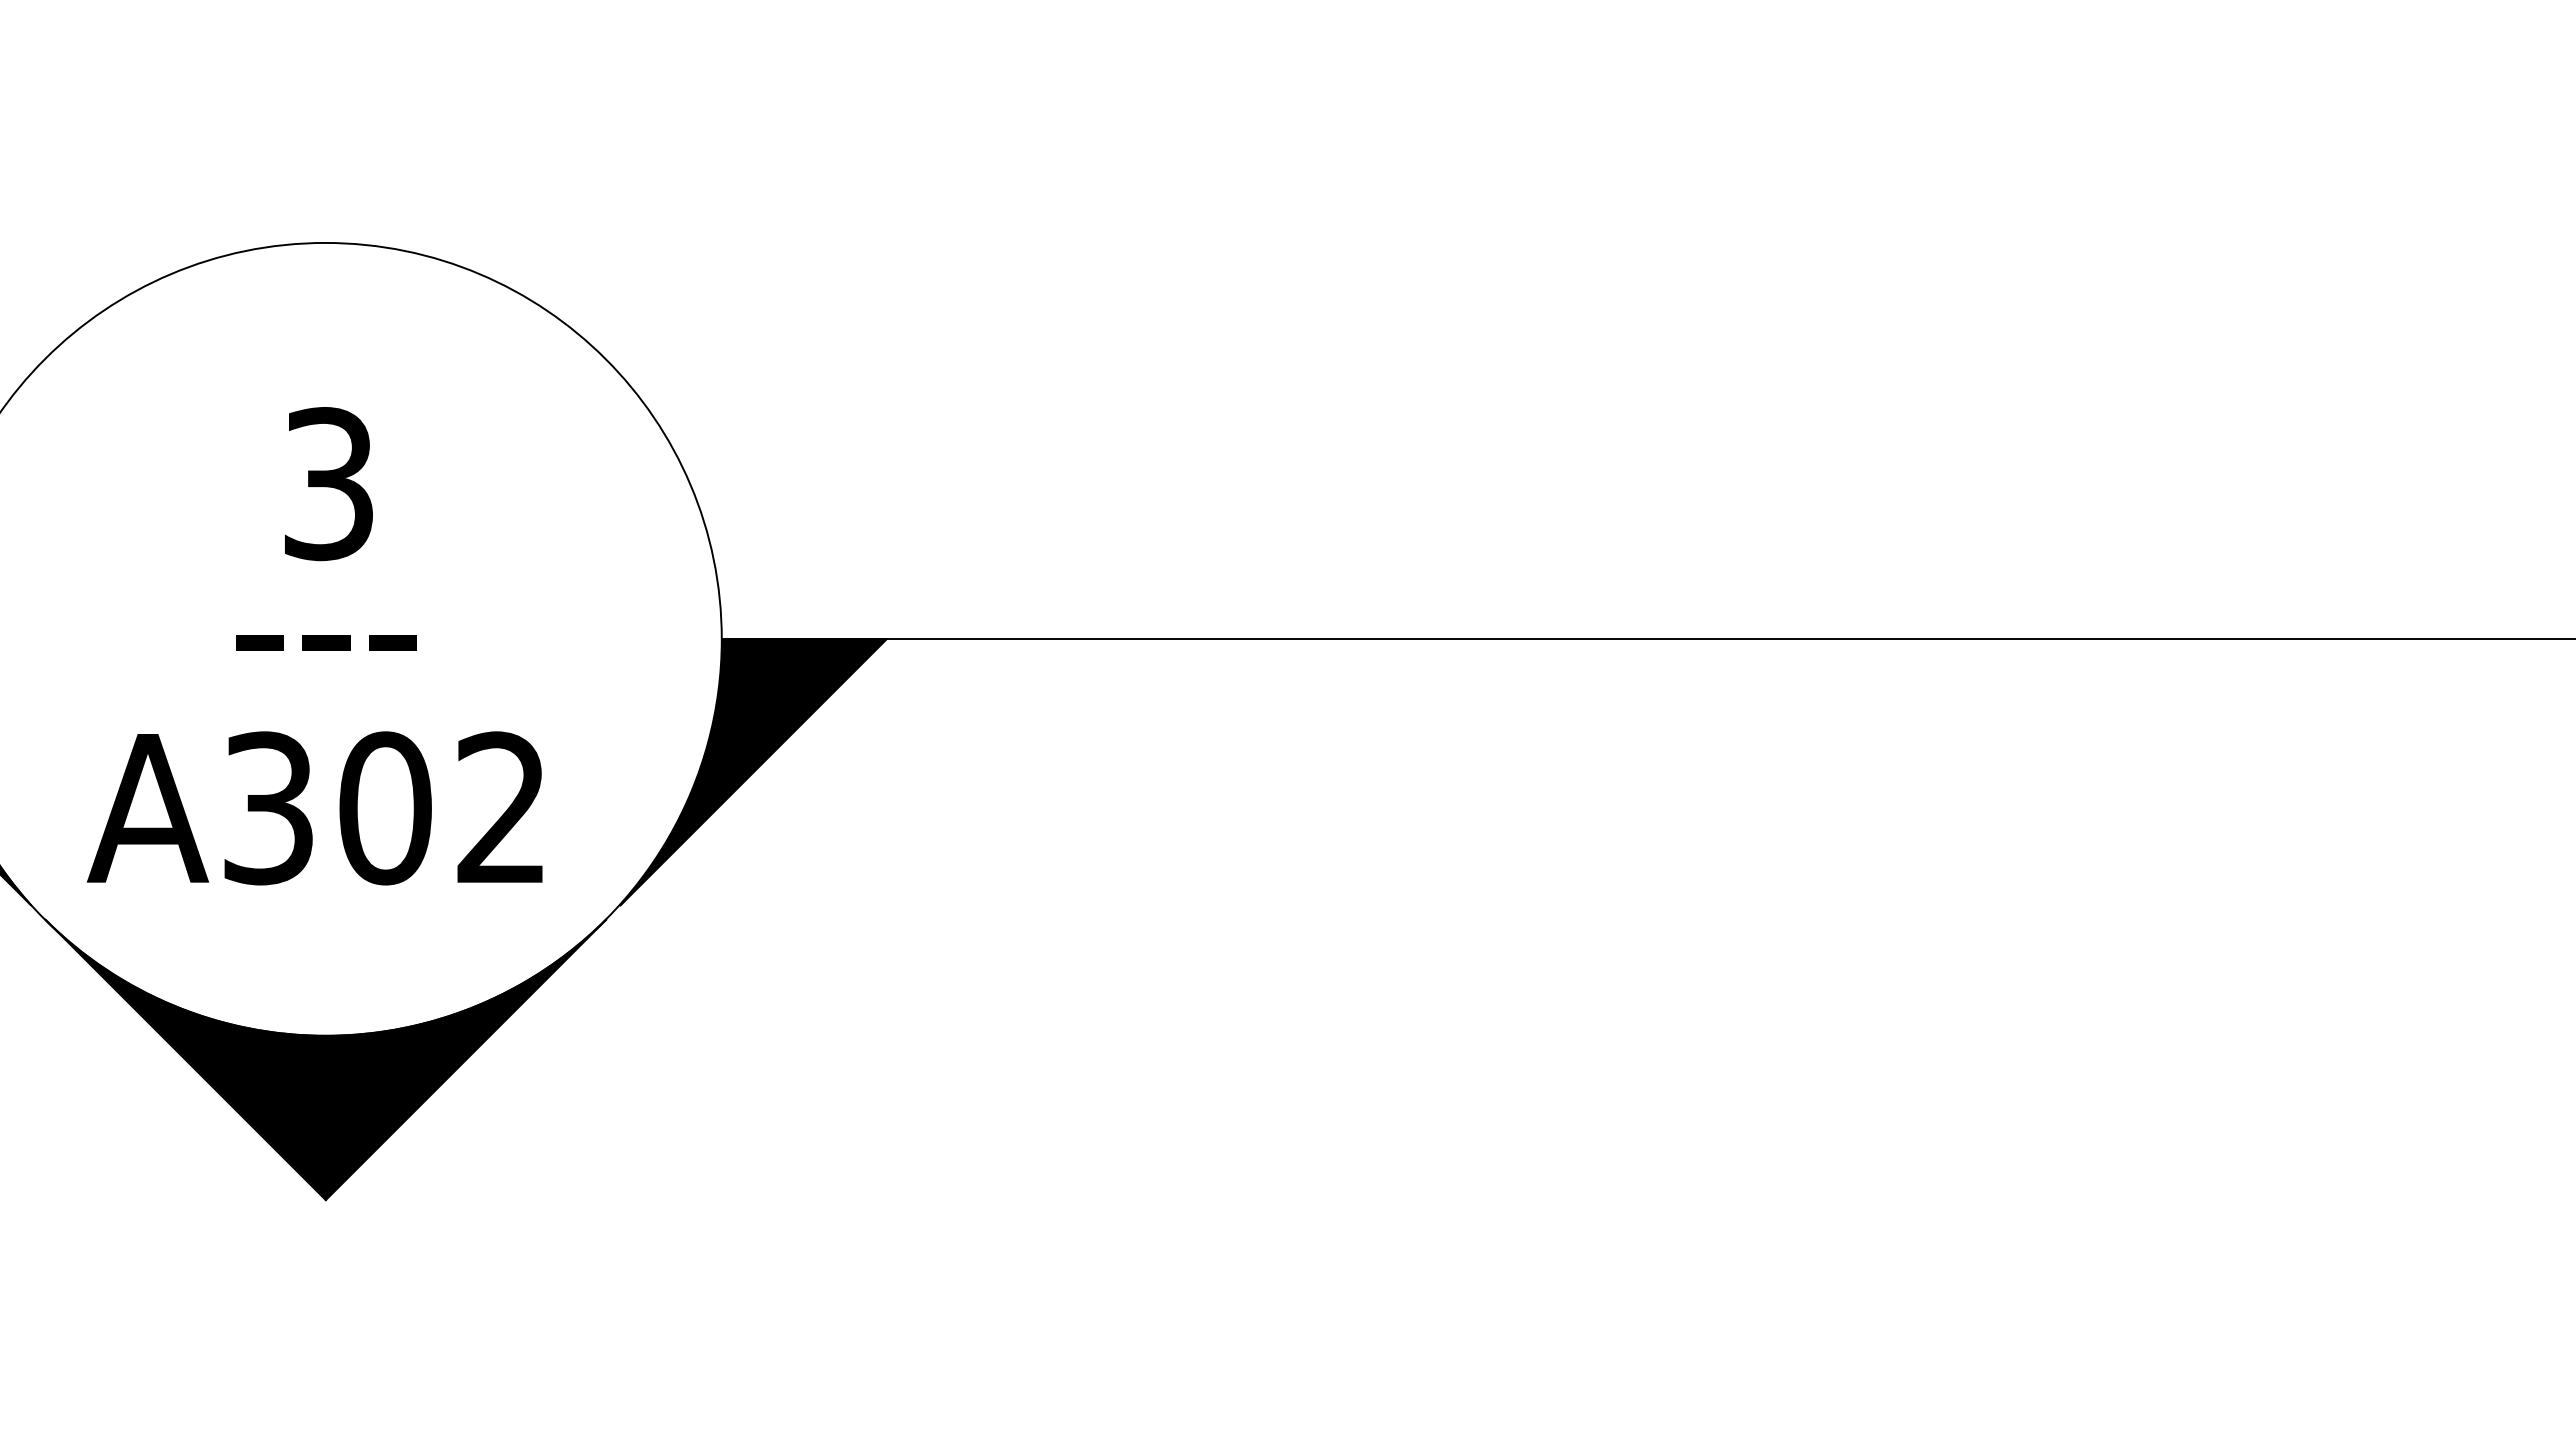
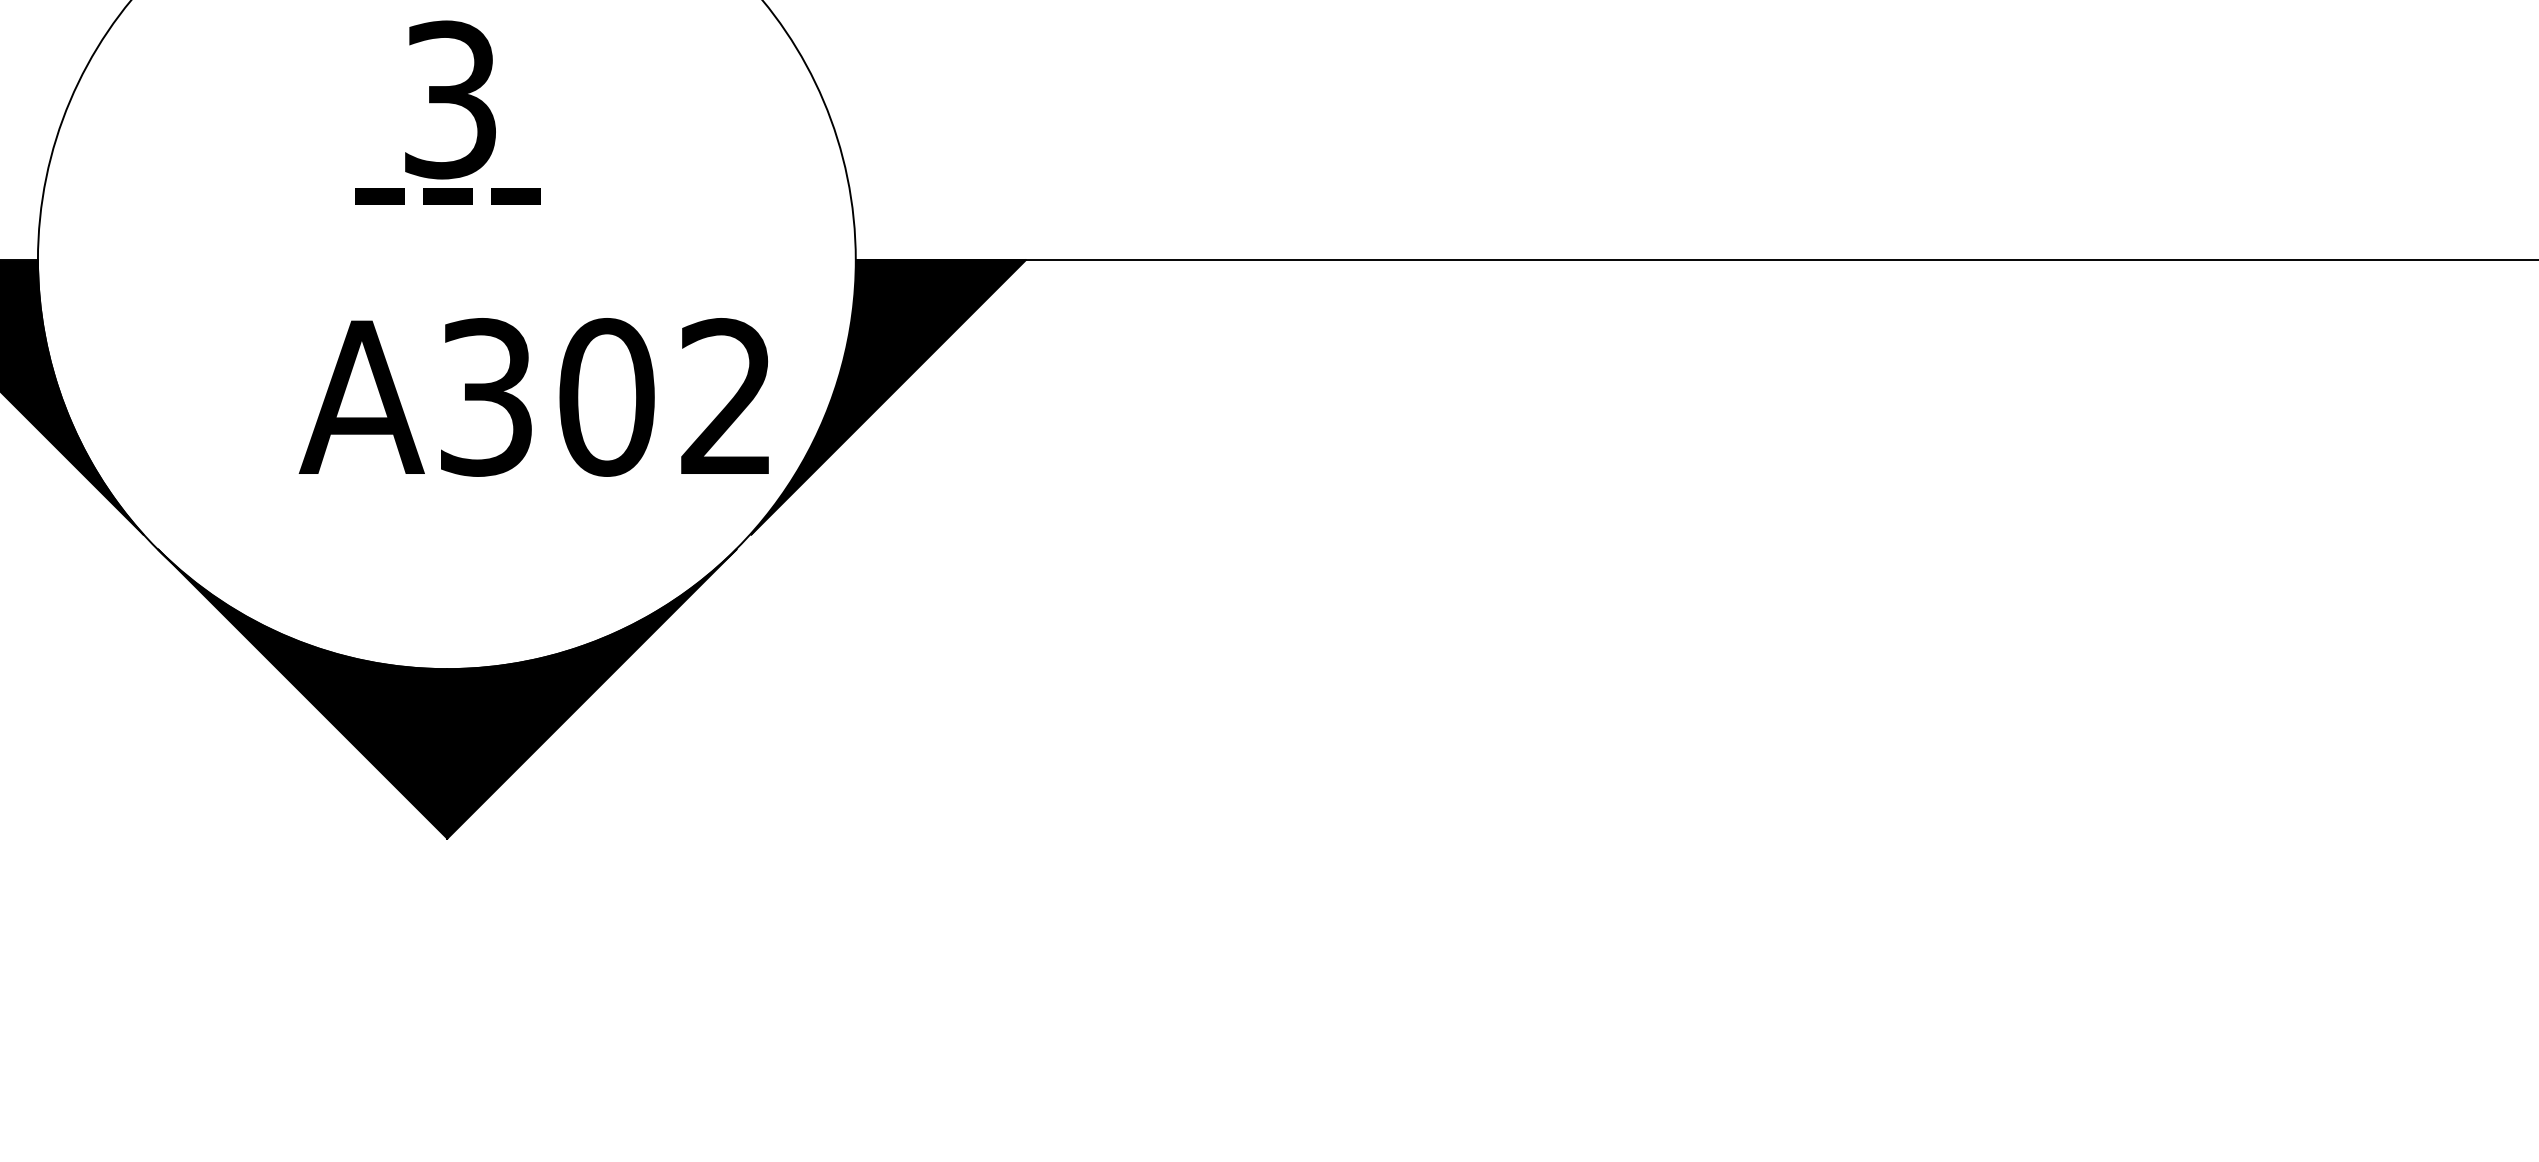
text: (326, 642) -> (448, 196), moved
text: (314, 808) -> (533, 397), moved

